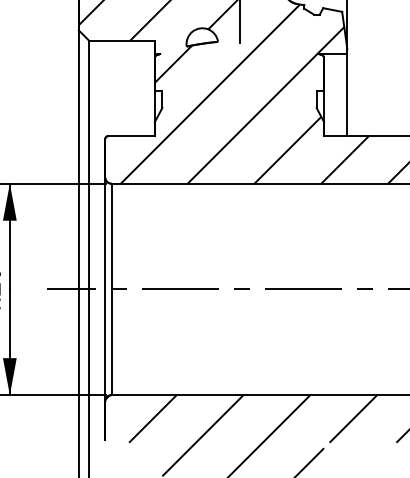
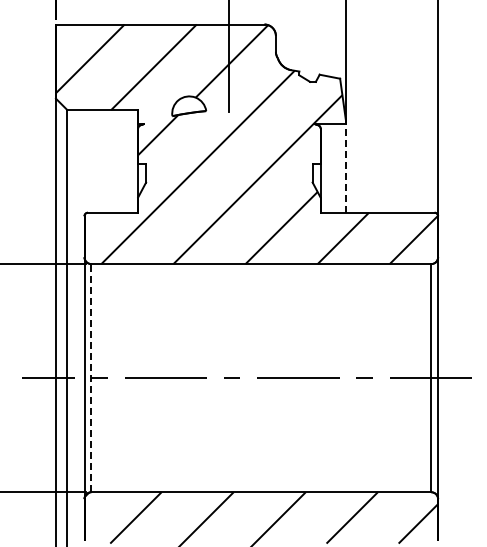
line: (347, 92) -> (345, 165), solid -> dashed
line: (111, 288) -> (91, 377), solid -> dashed

